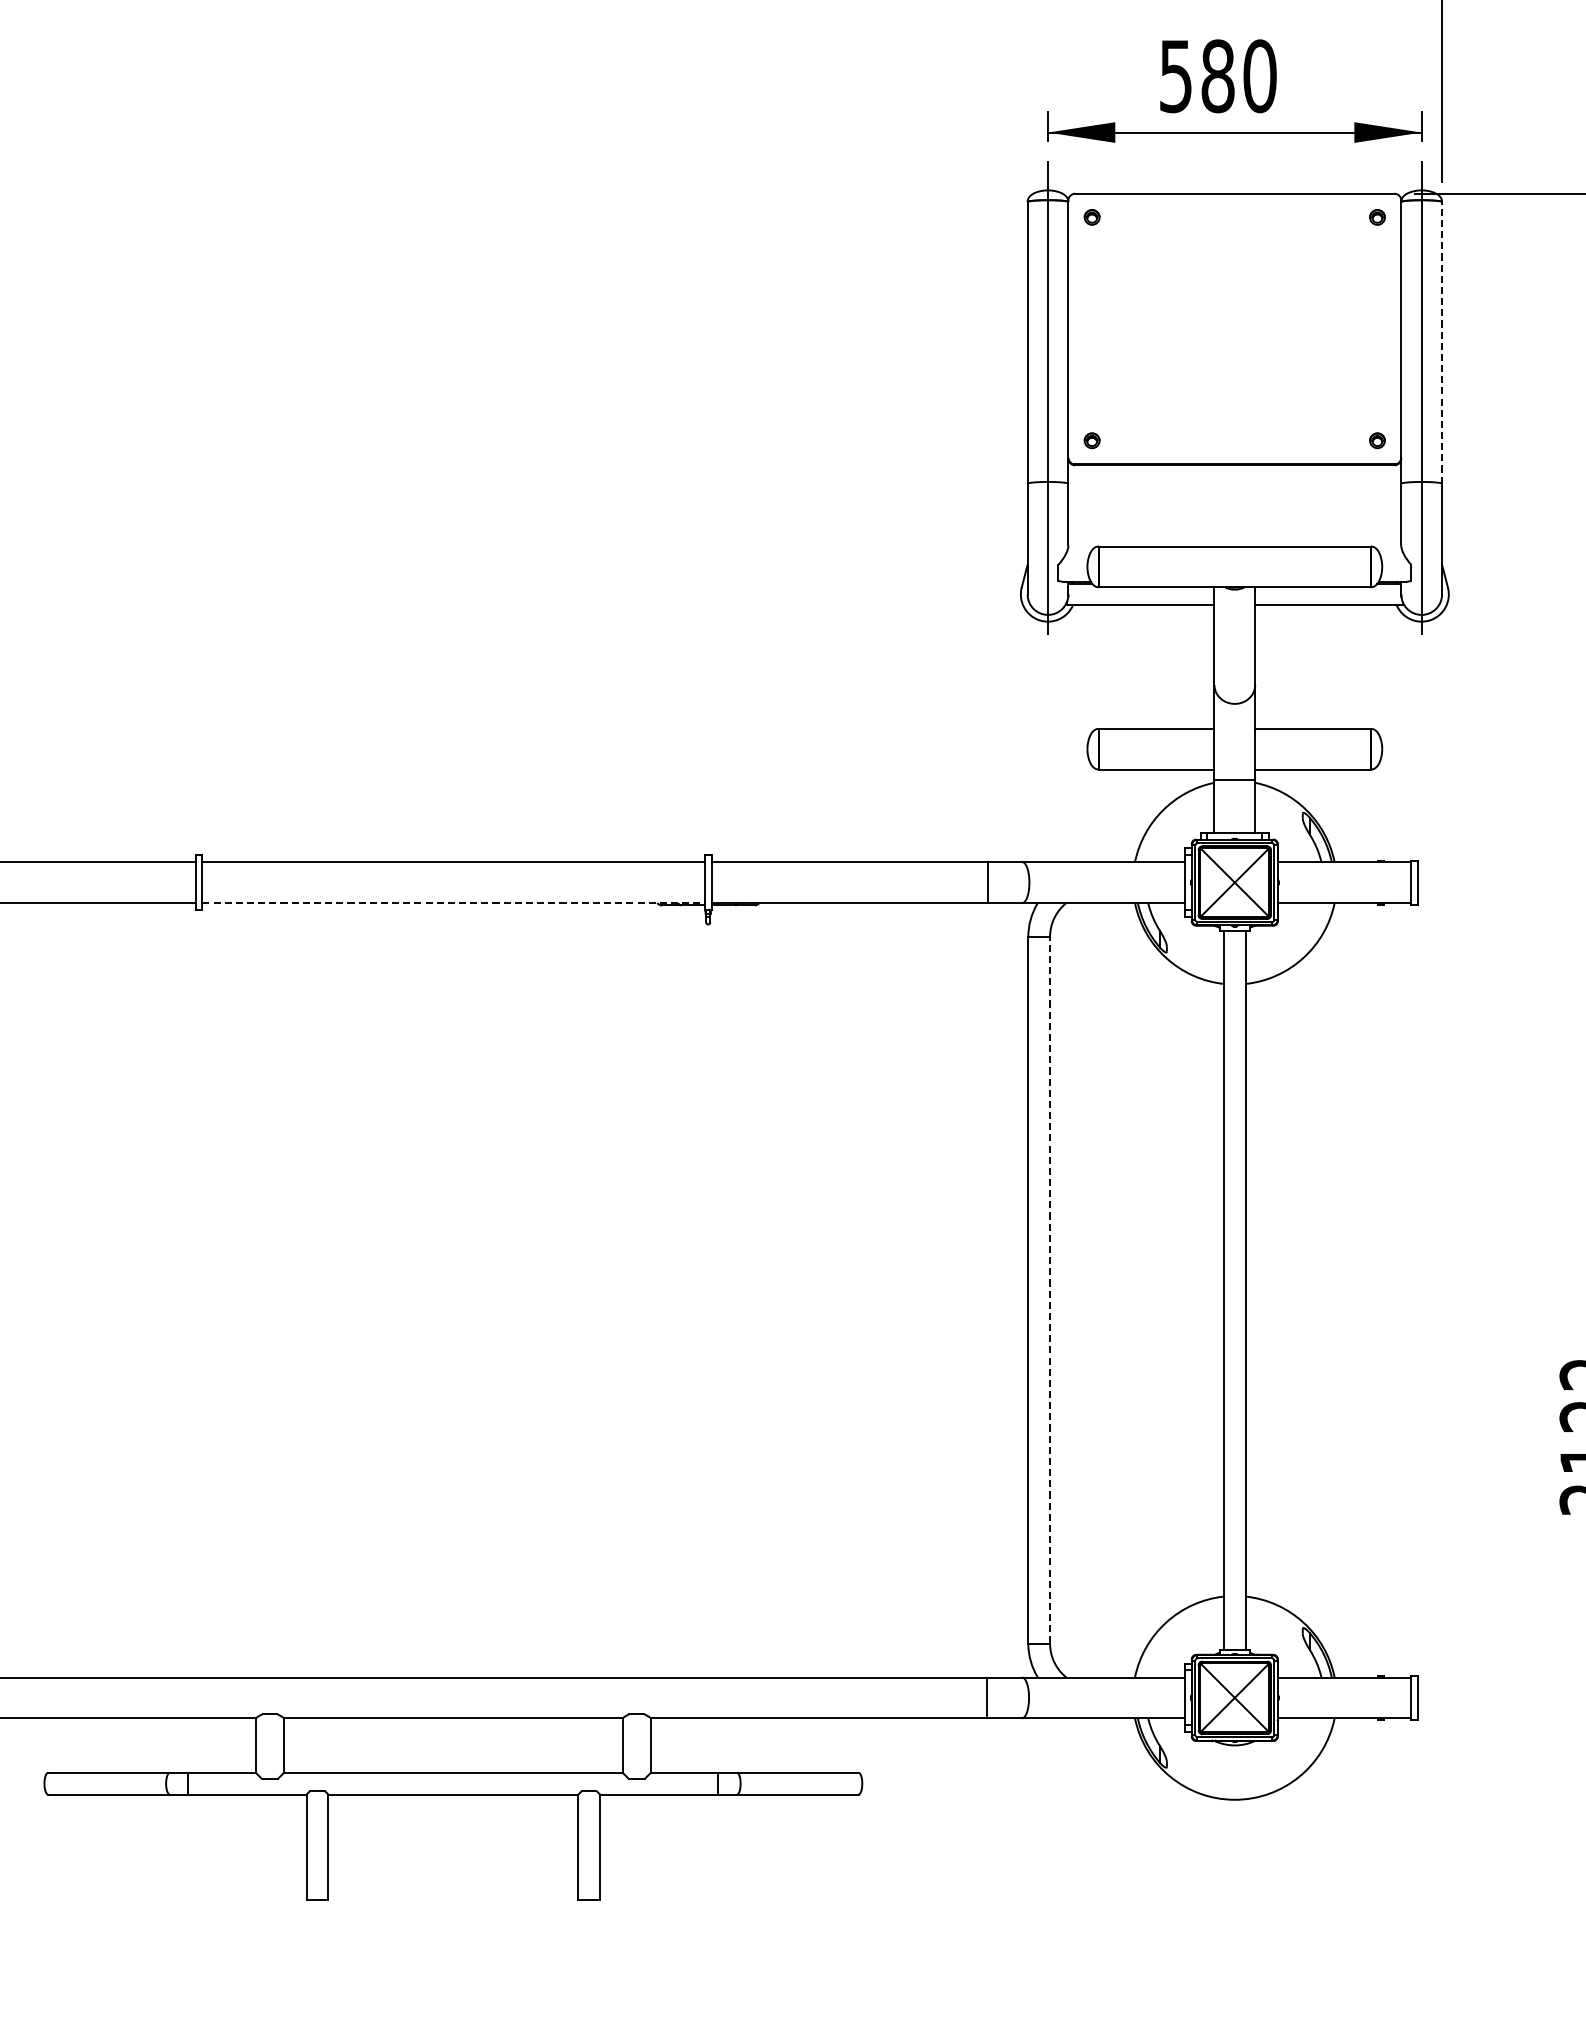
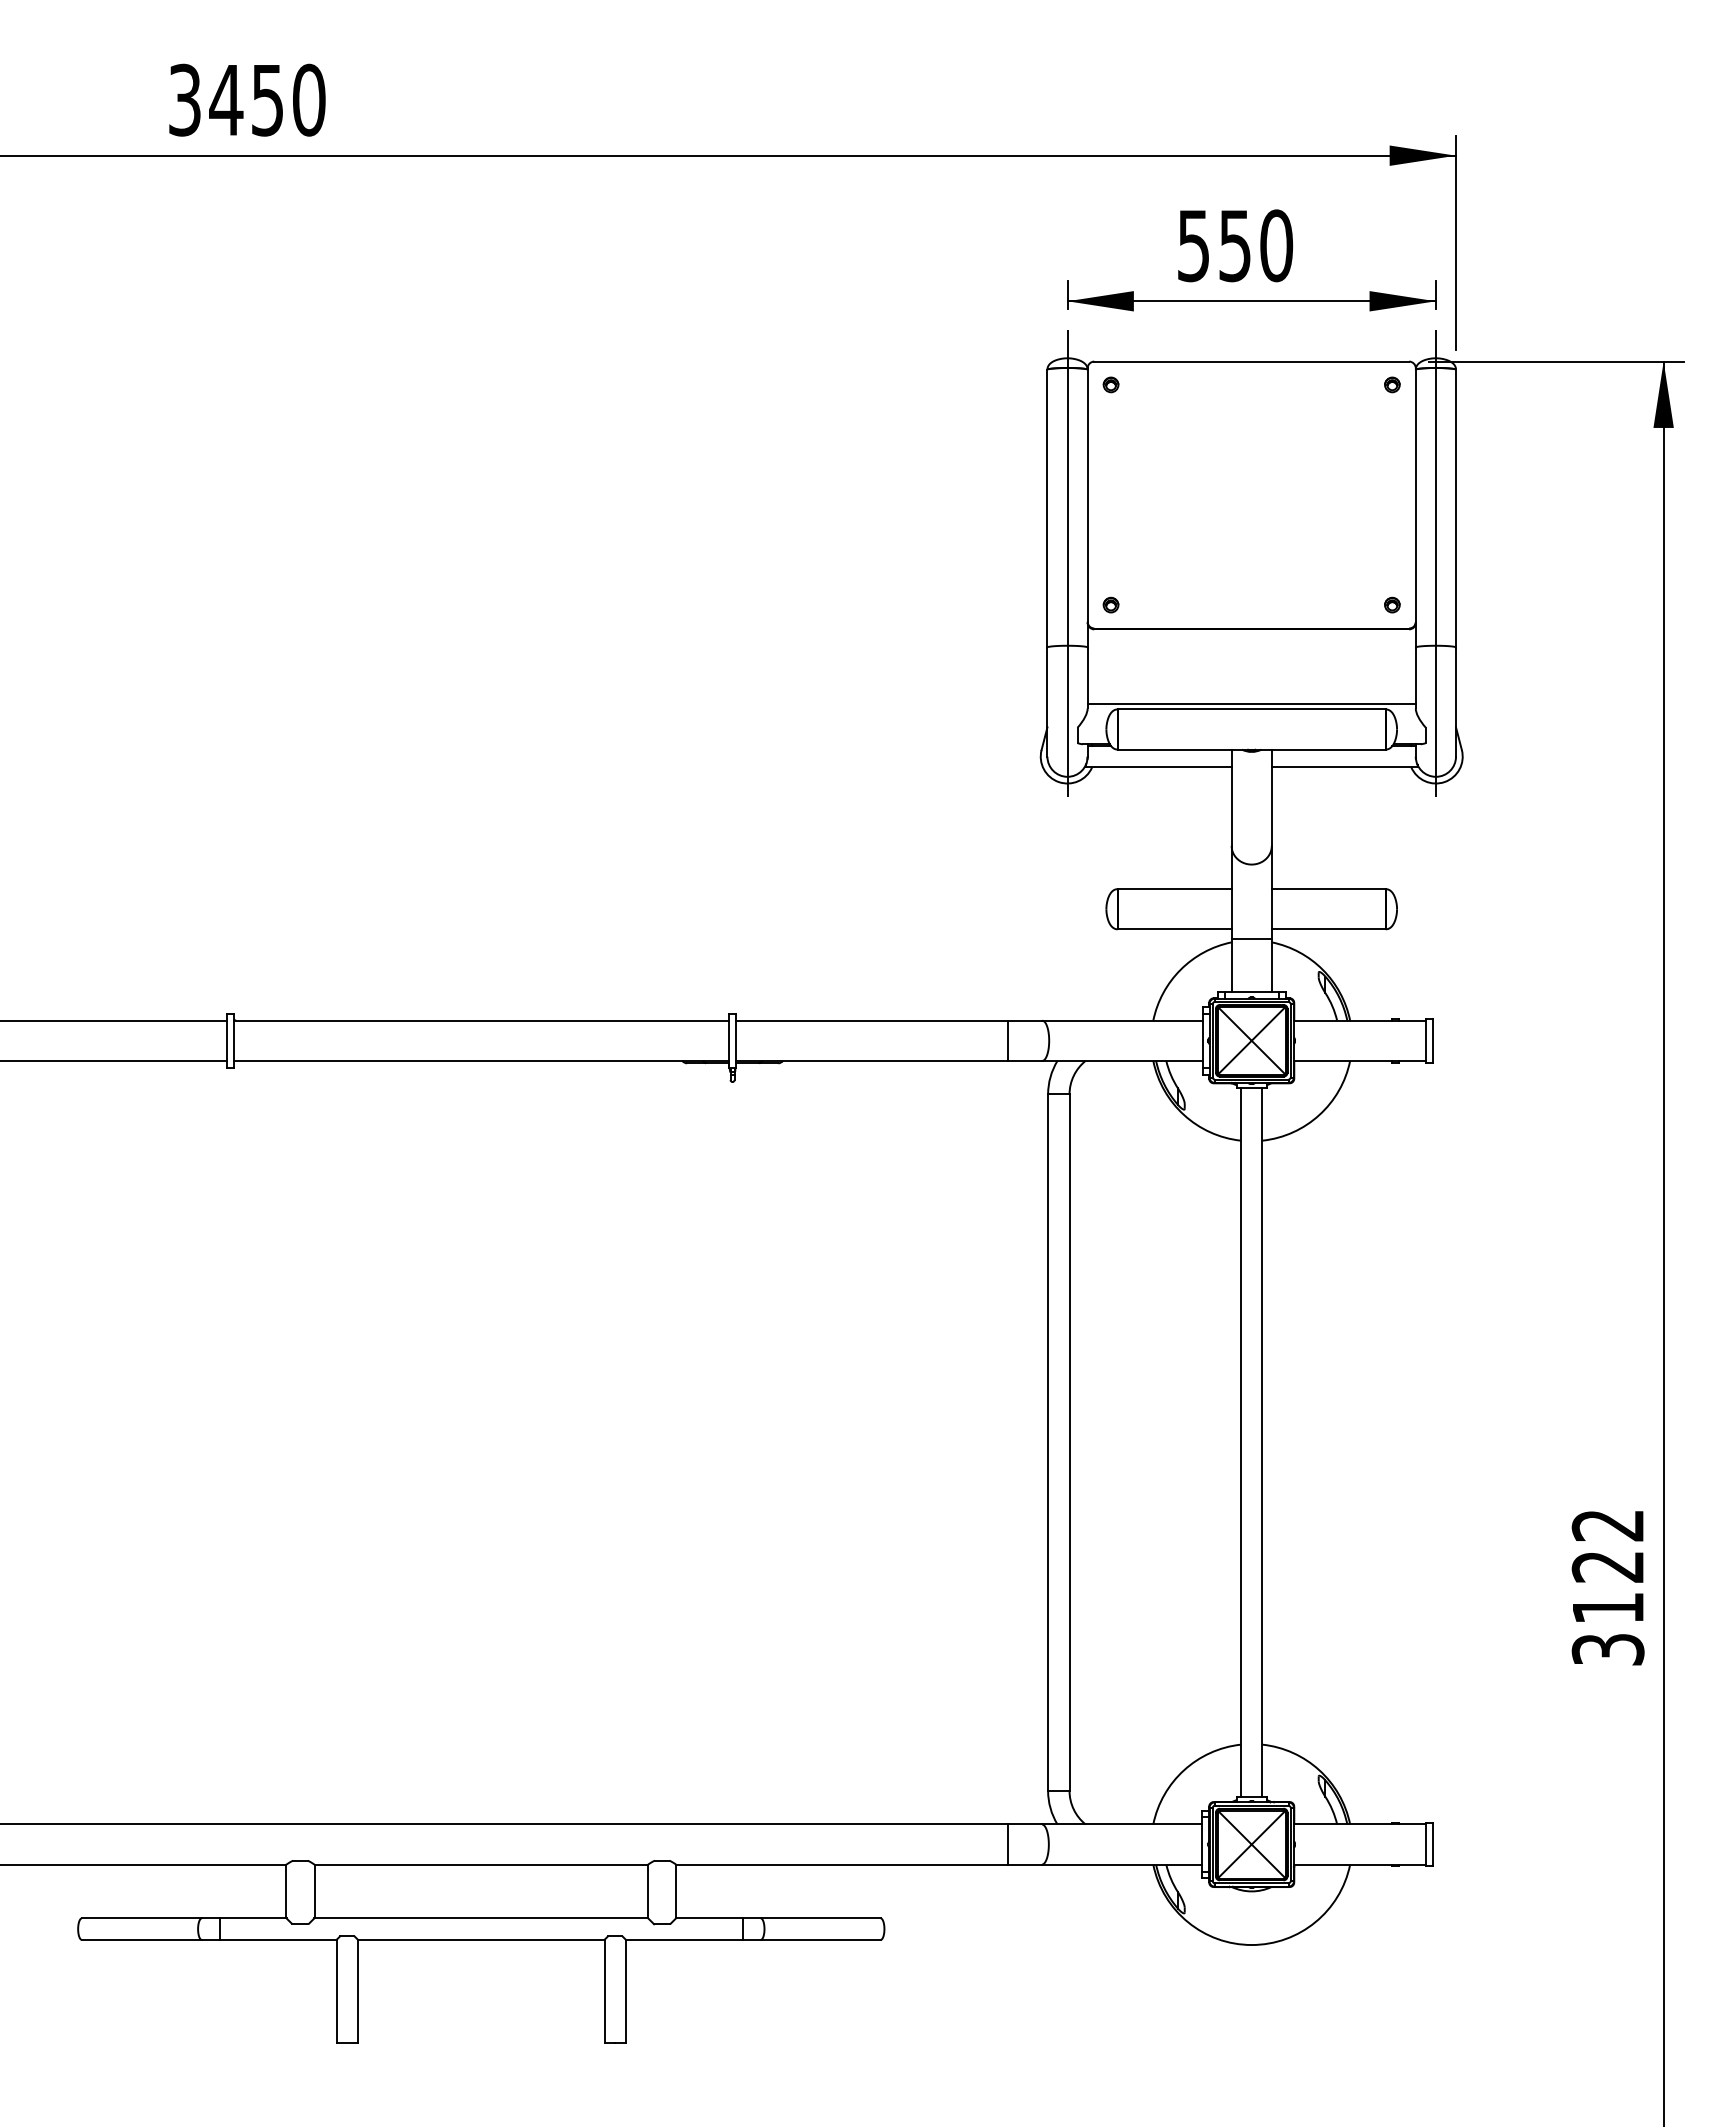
text: (1218, 75) -> (1235, 245), 580 -> 550
line: (1442, 342) -> (1456, 508), dashed -> solid
line: (1234, 541) -> (1251, 704), added
line: (453, 902) -> (481, 1060), dashed -> solid
line: (1050, 1290) -> (1069, 1442), dashed -> solid

